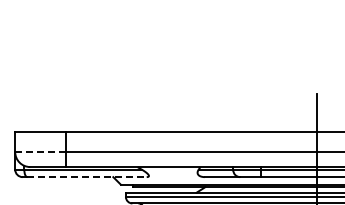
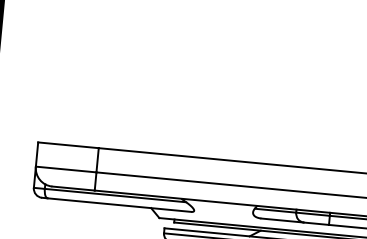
line: (40, 151) -> (66, 168), dashed -> solid
line: (87, 177) -> (120, 205), dashed -> solid

